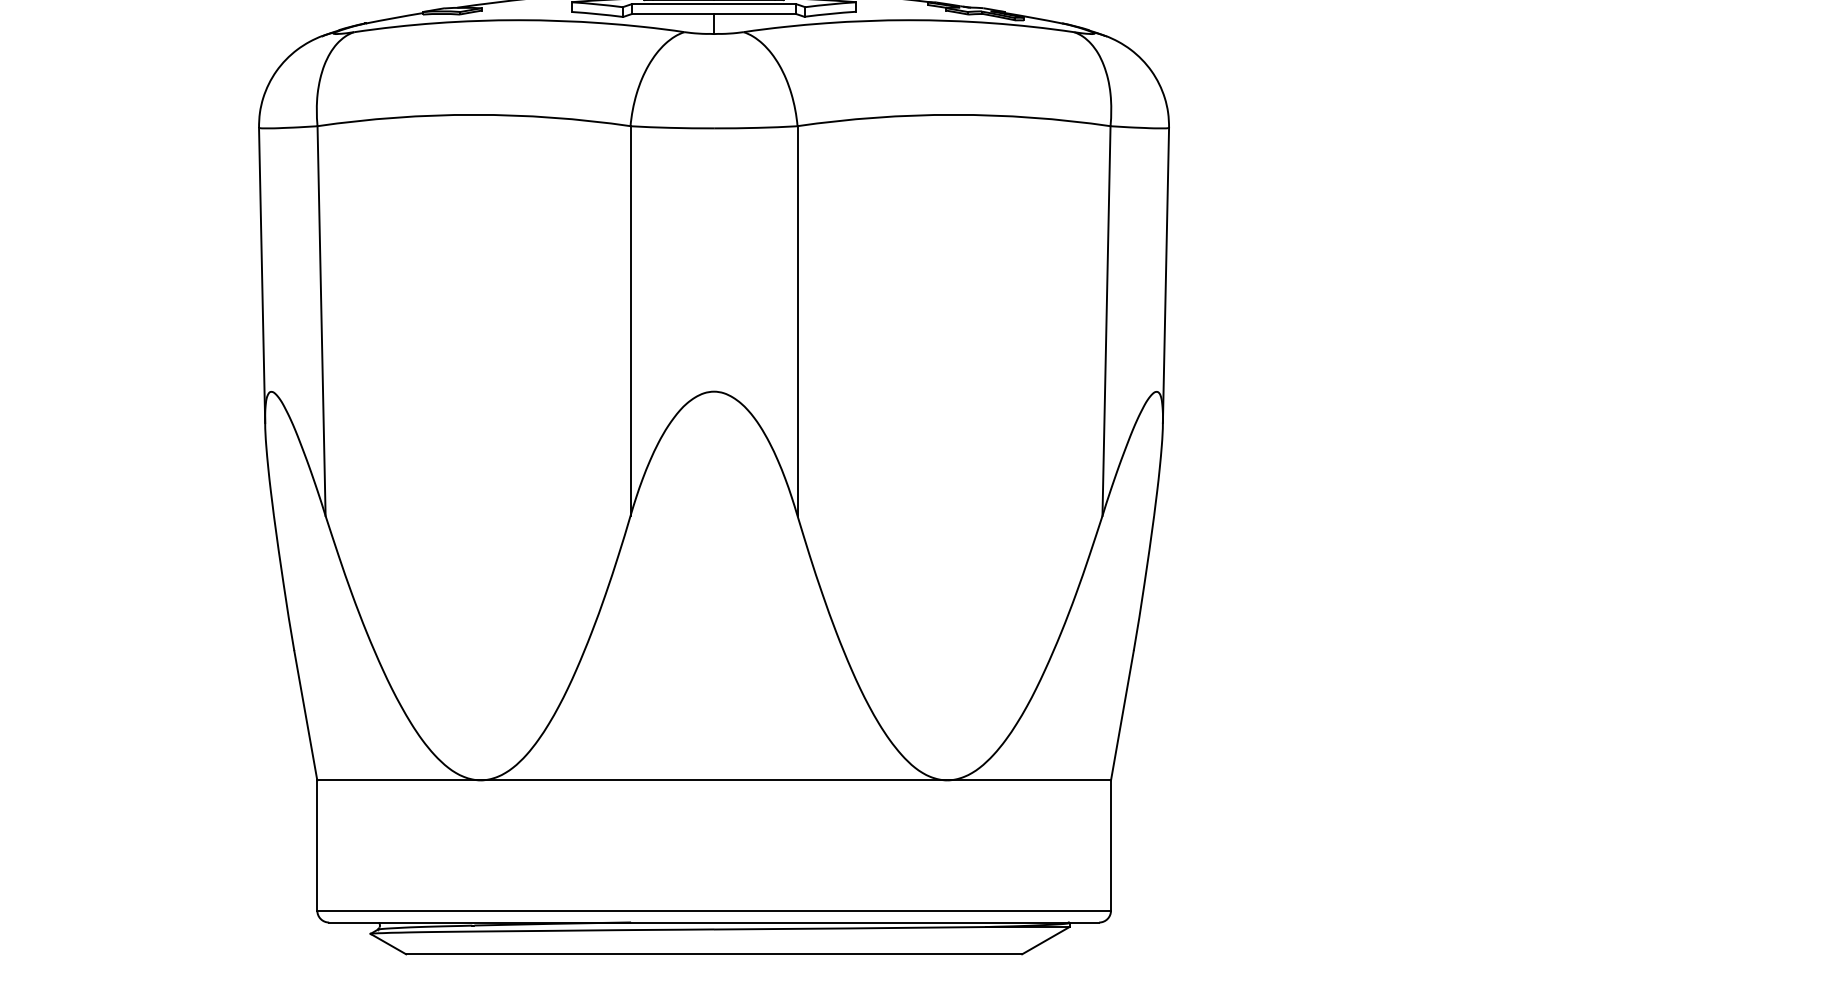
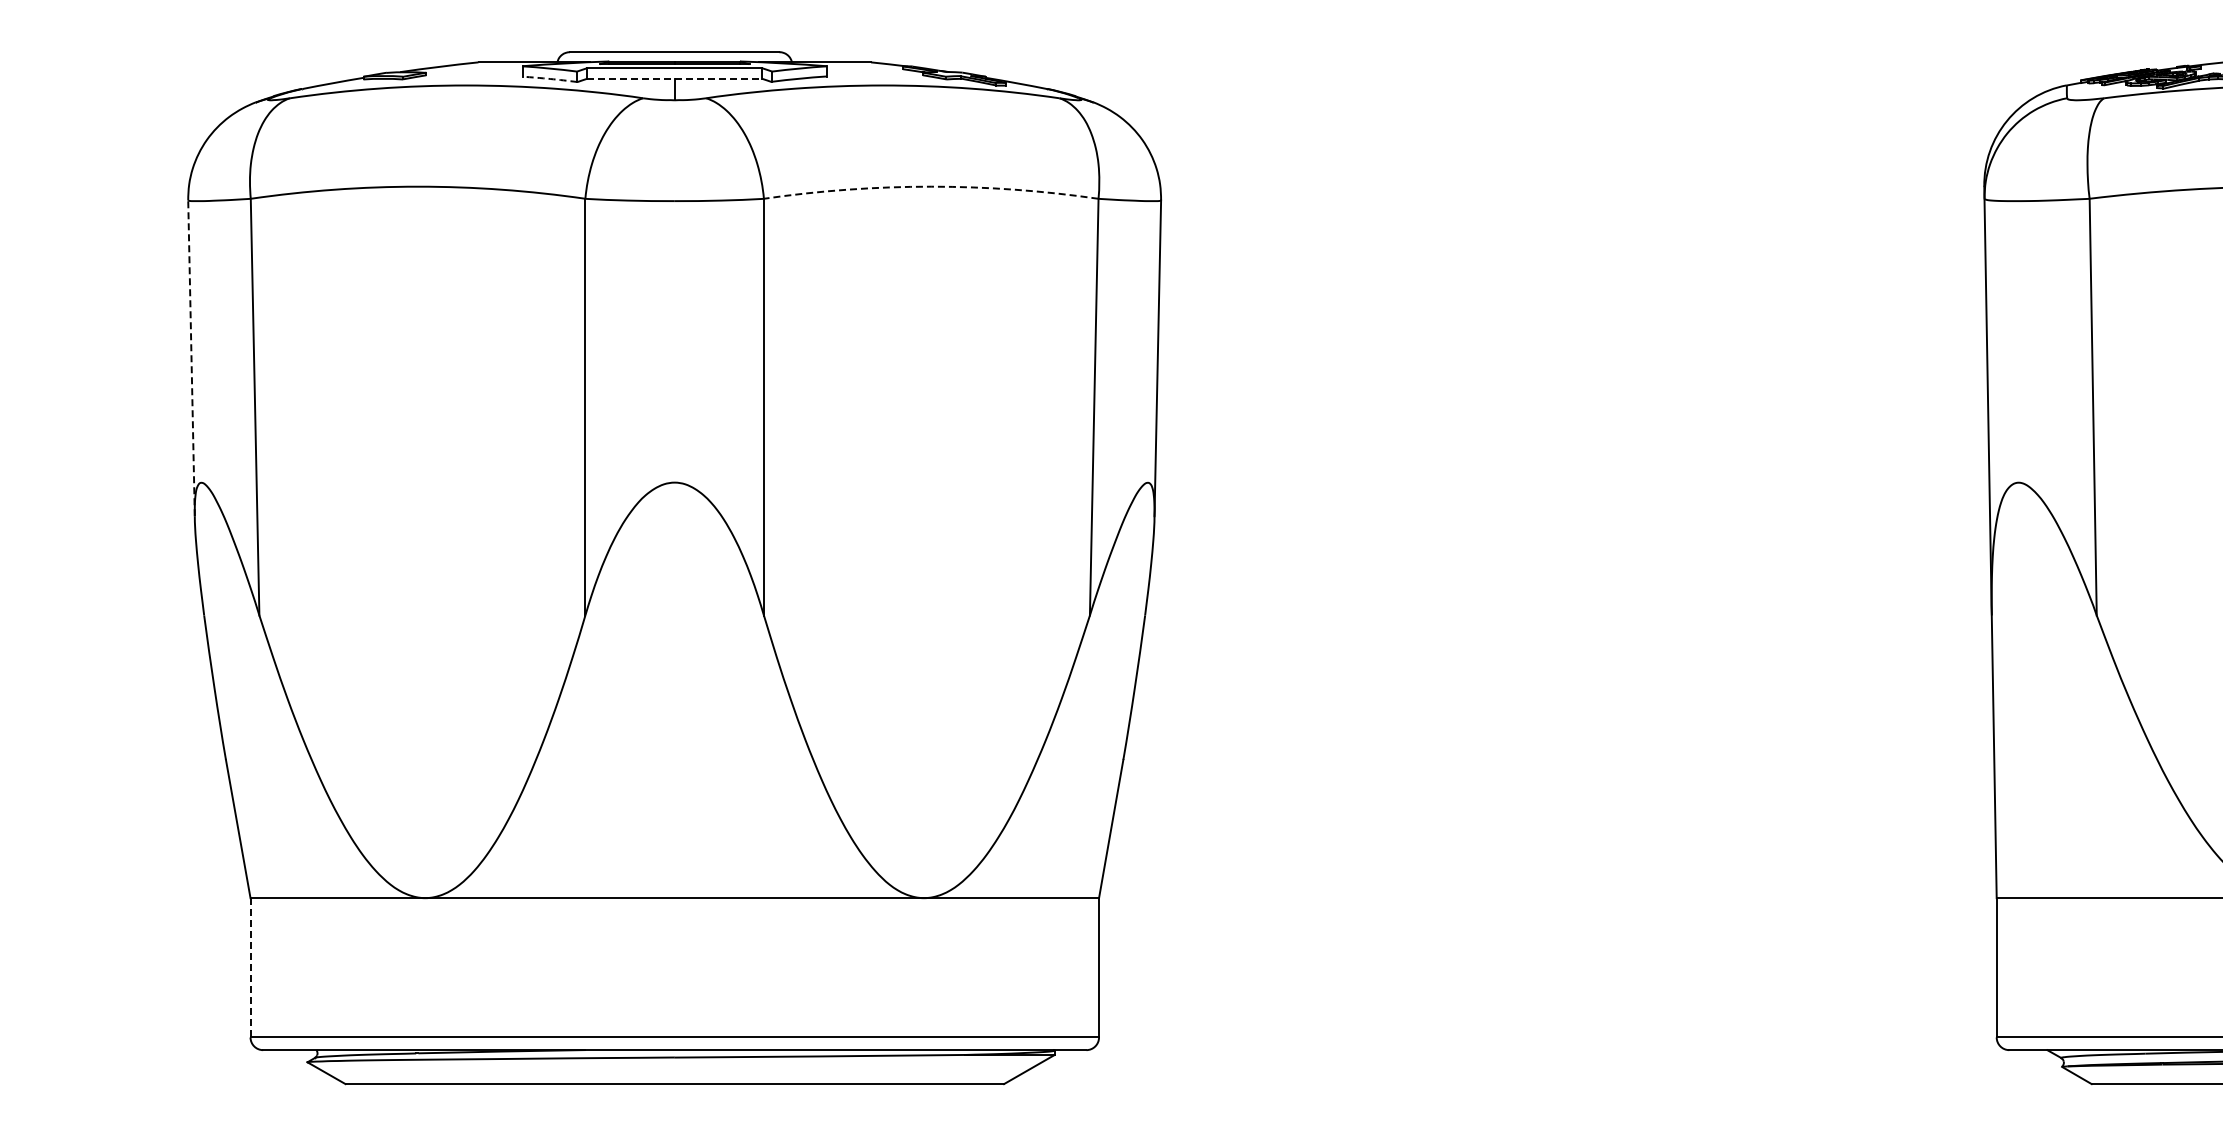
arc: (597, 13) -> (550, 78), solid -> dashed
line: (713, 13) -> (674, 78), solid -> dashed
arc: (954, 114) -> (931, 186), solid -> dashed
line: (262, 275) -> (191, 358), solid -> dashed
line: (317, 845) -> (250, 967), solid -> dashed

